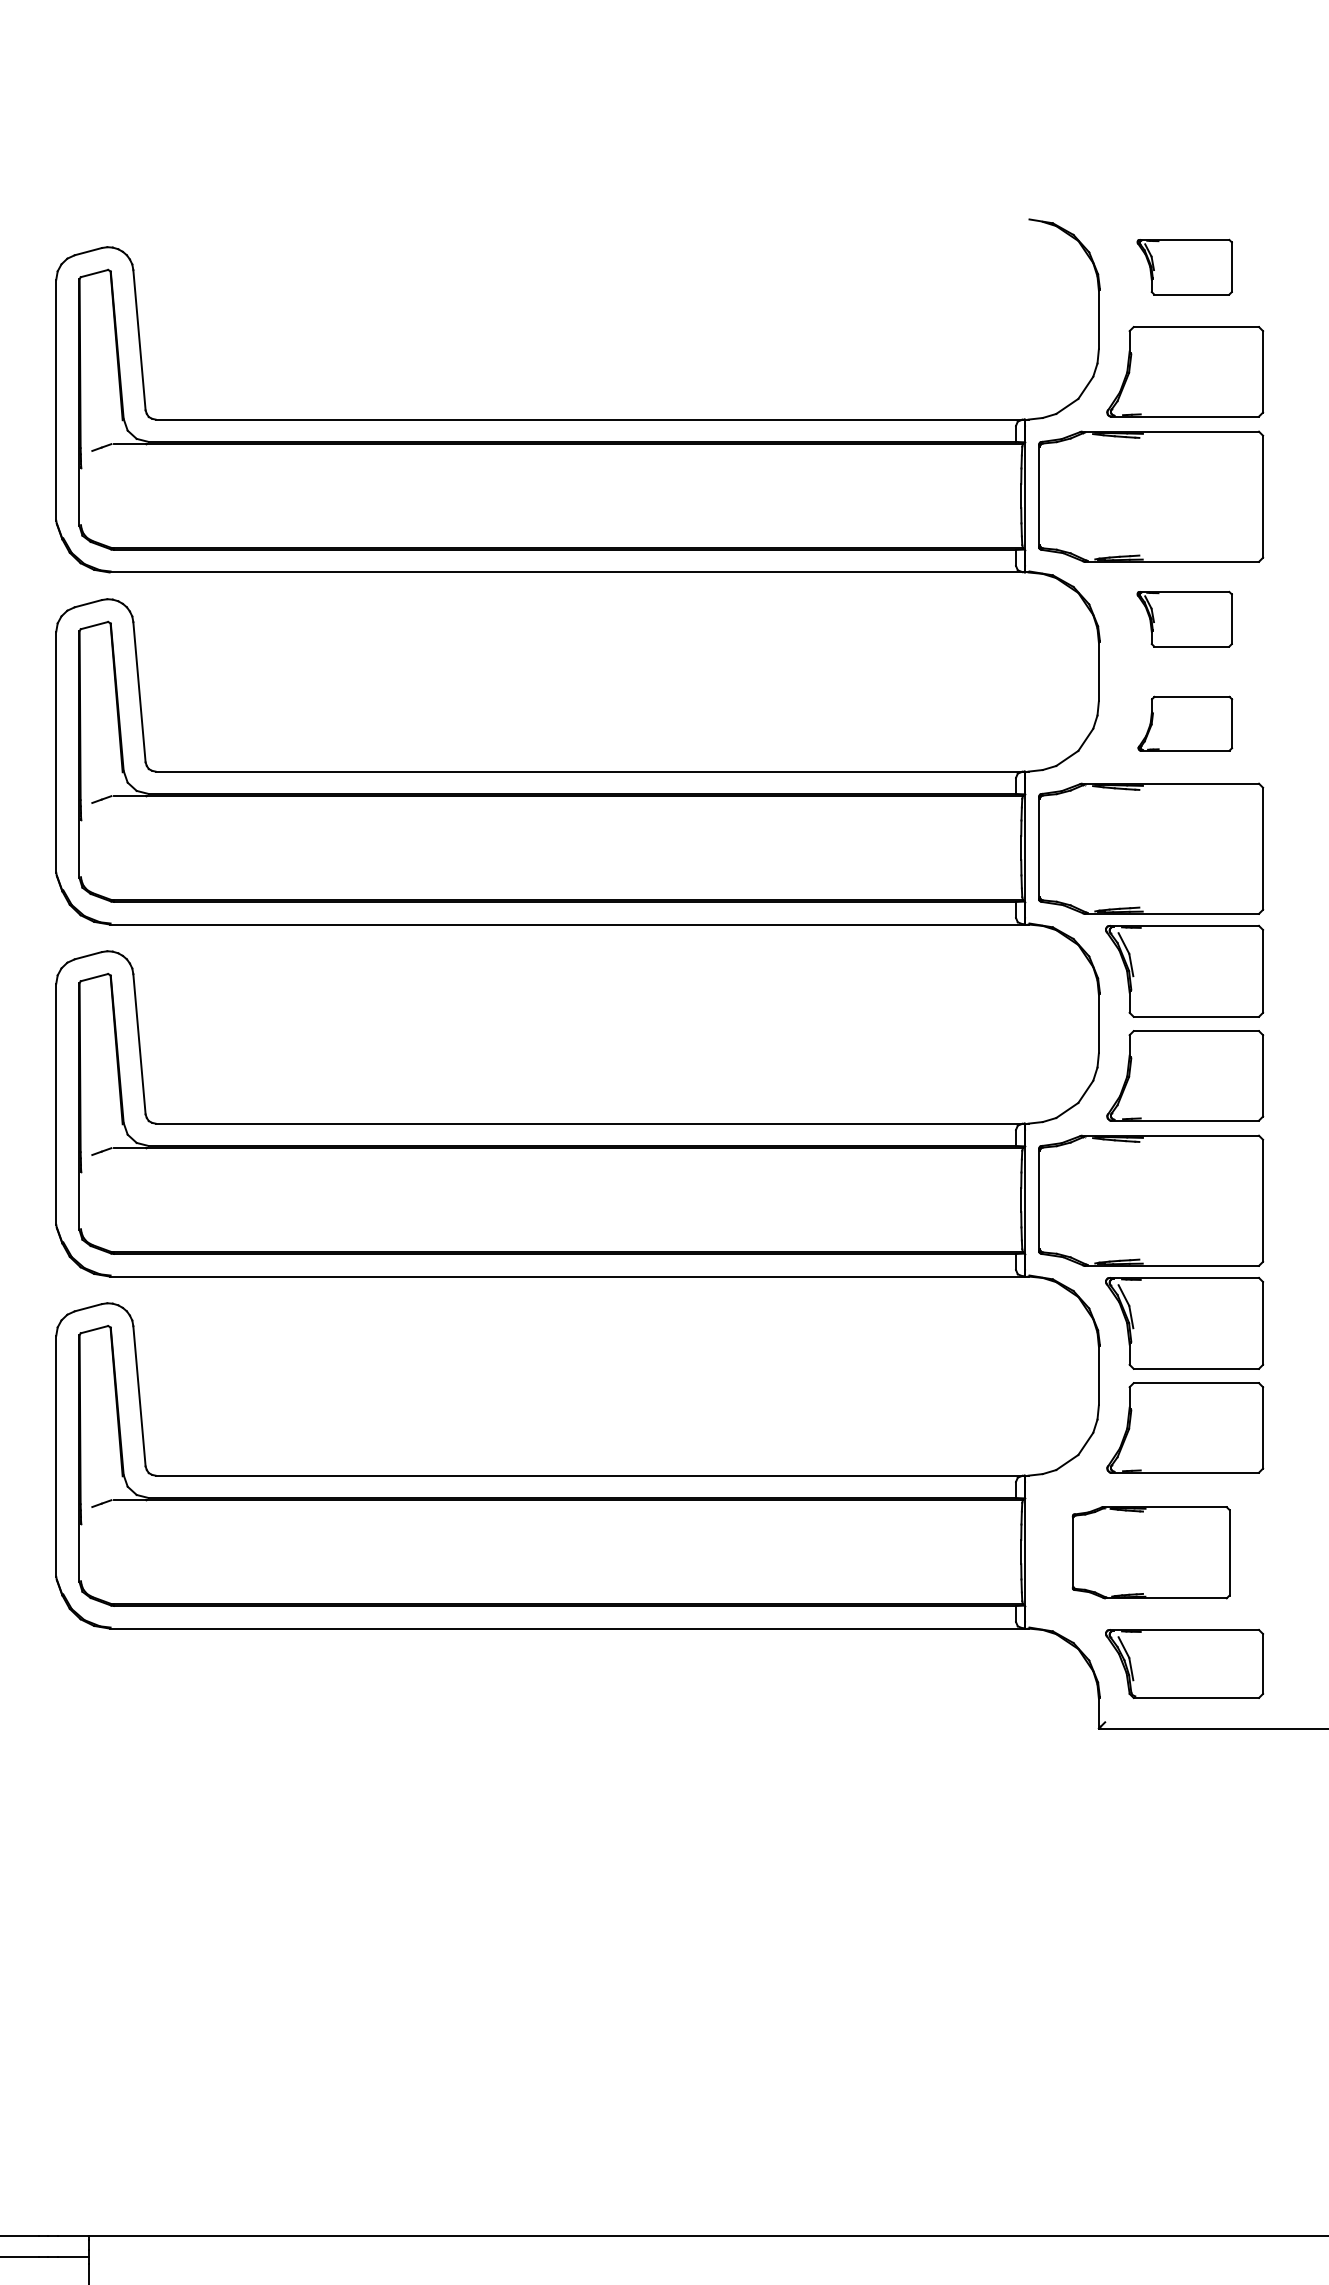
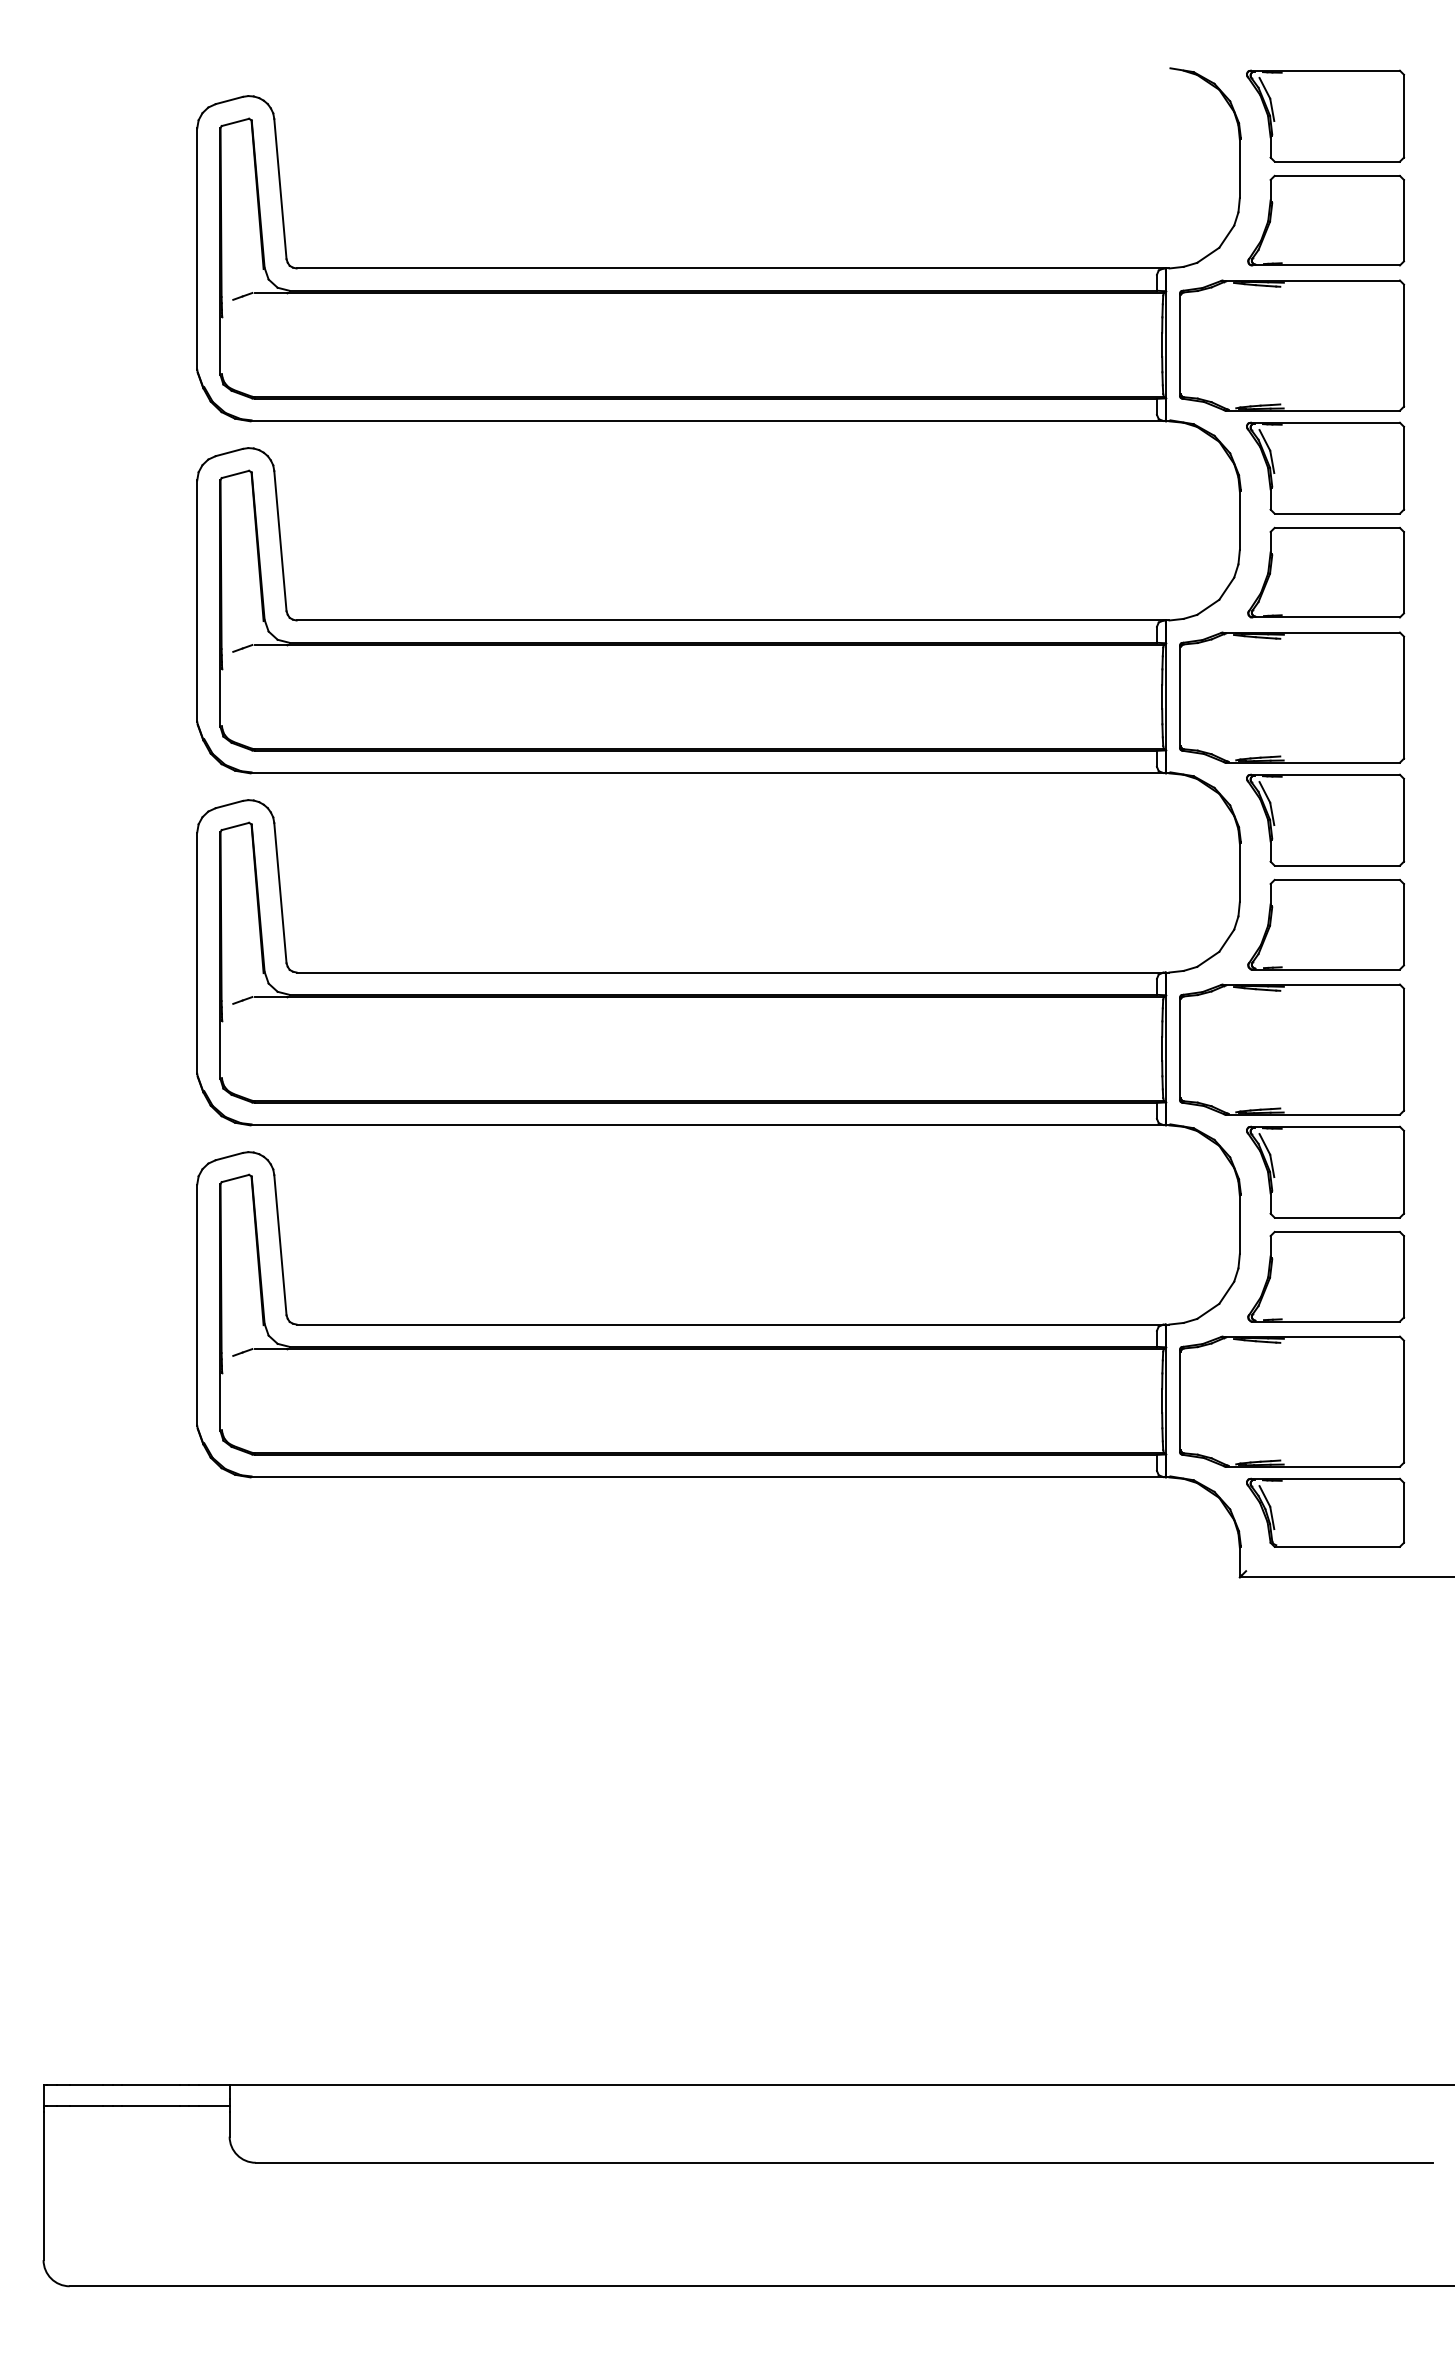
part: (1184, 266) -> (1325, 115), size x1.67
part: (1184, 618) -> (1325, 467), size x1.67
part: (1185, 723) -> (1326, 572), size x1.67
part: (1151, 1552) -> (1292, 1401), size x1.43

